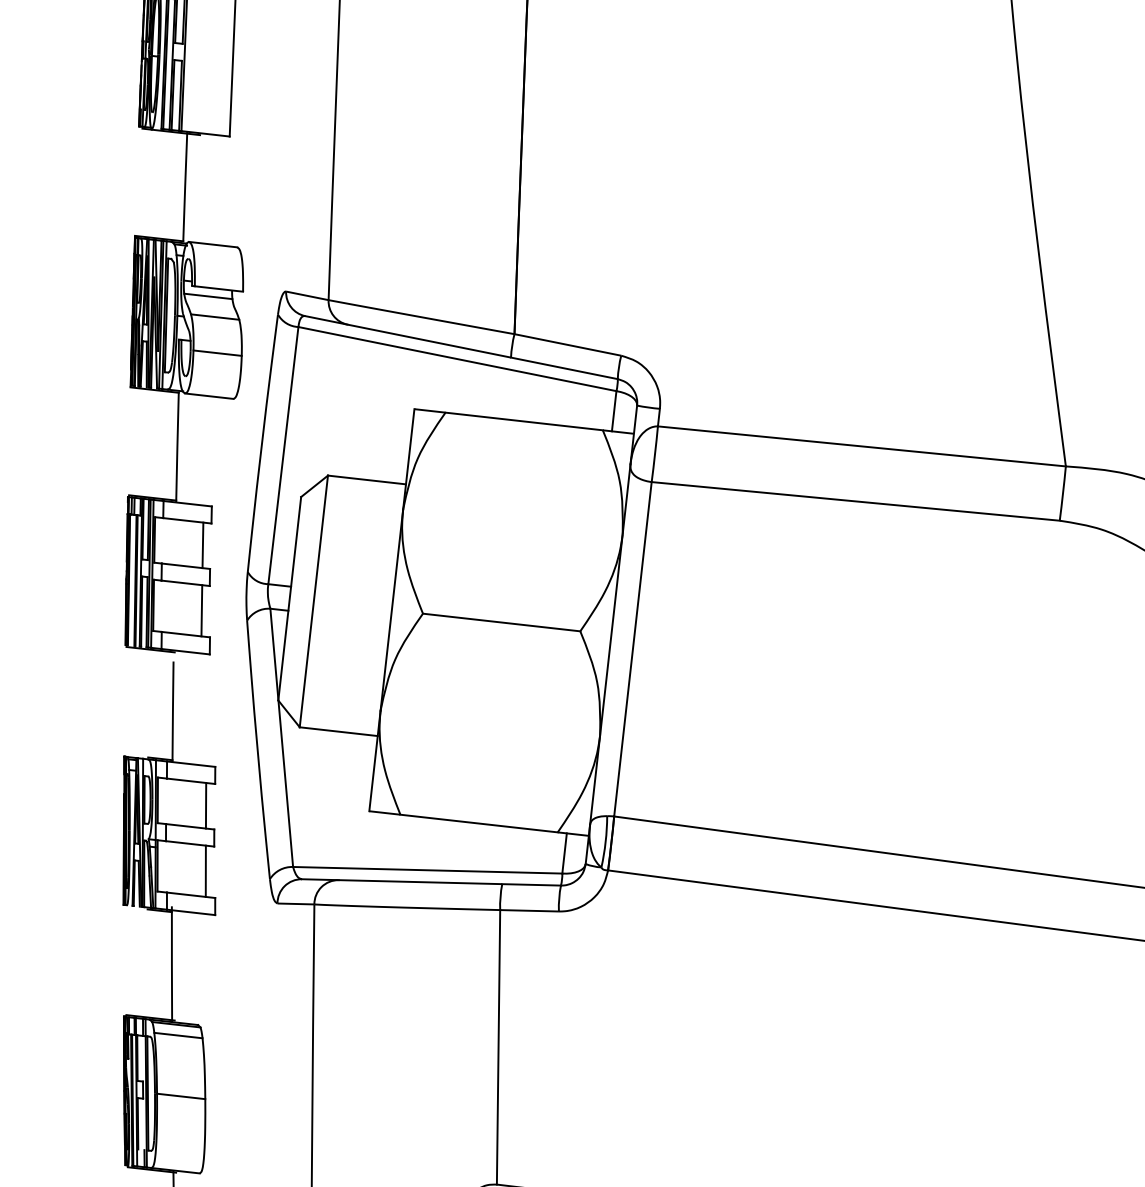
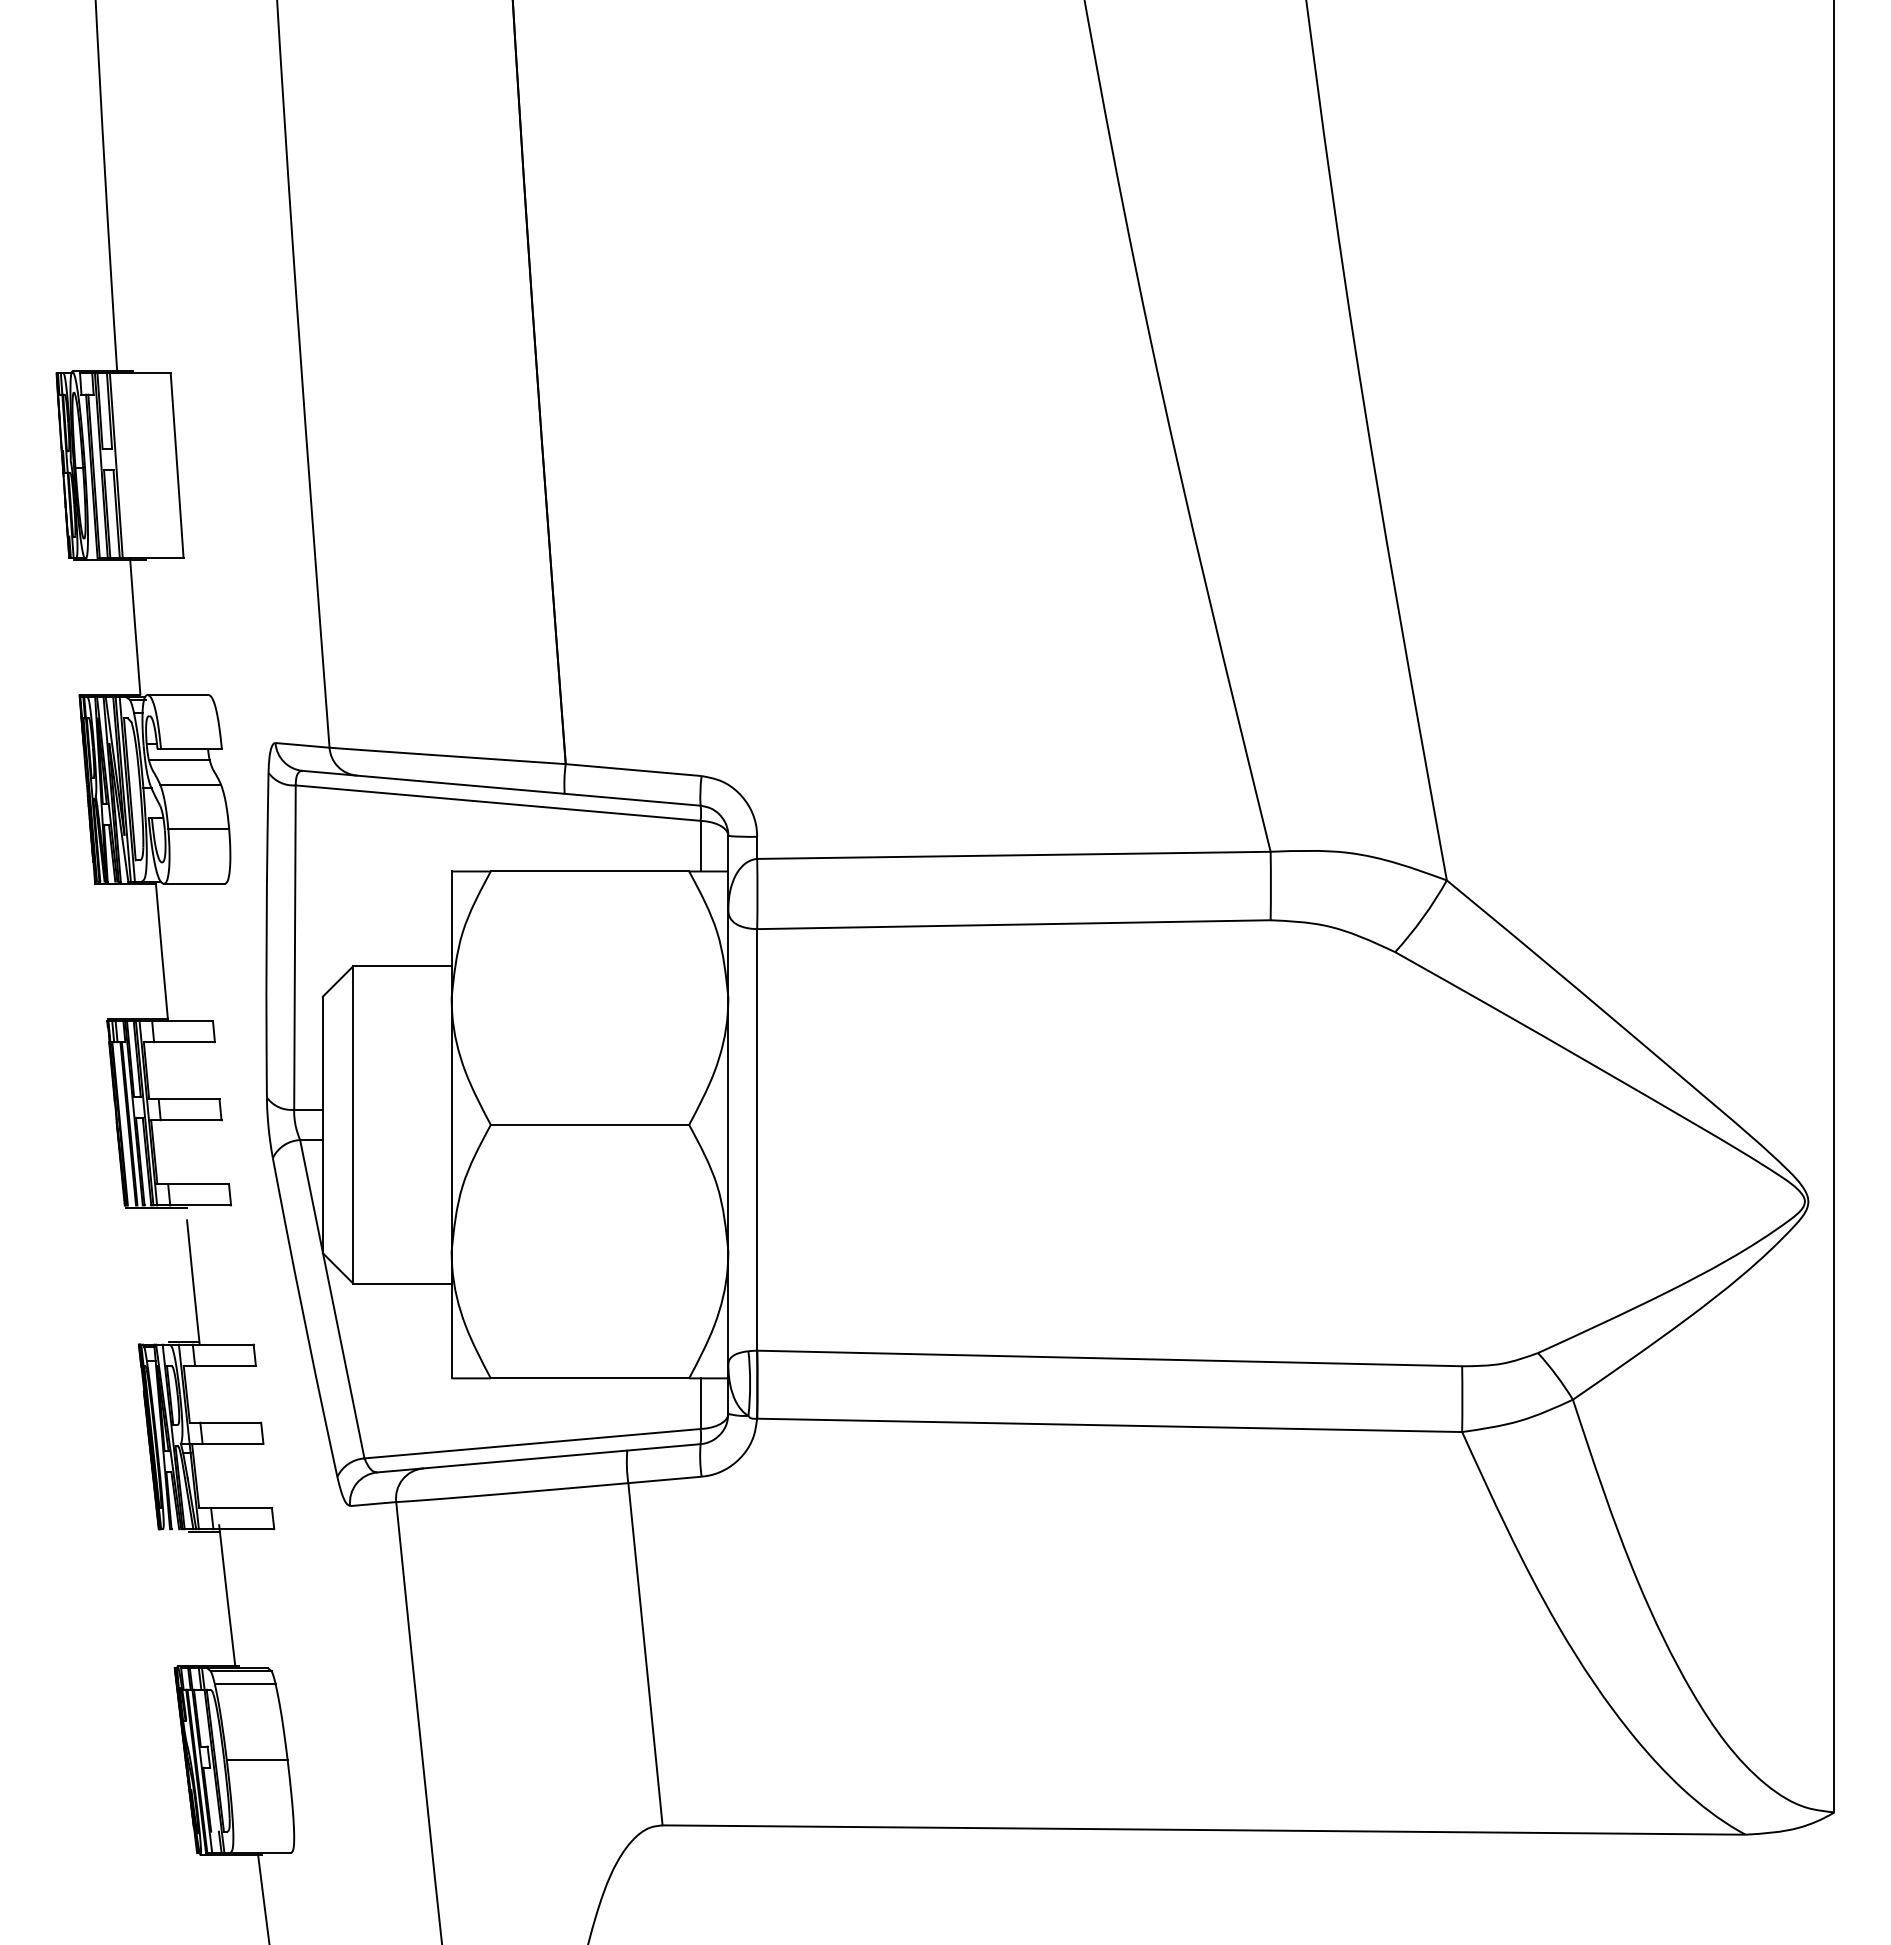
line: (203, 545) -> (207, 1070), removed
line: (202, 611) -> (215, 1152), removed
line: (206, 805) -> (247, 1393), removed
line: (205, 870) -> (255, 1475), removed

